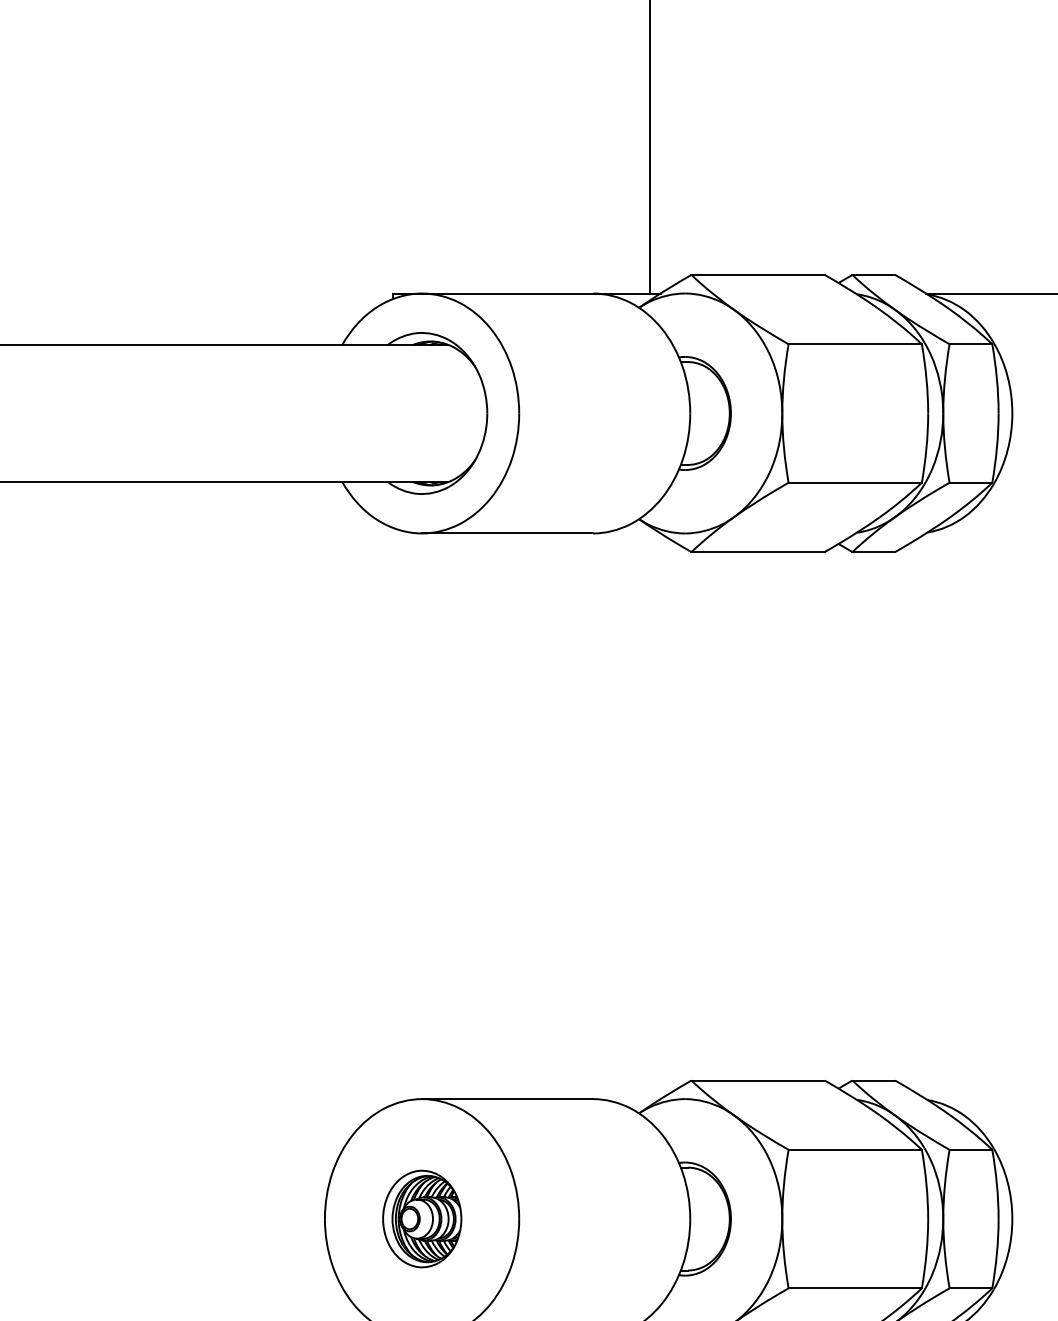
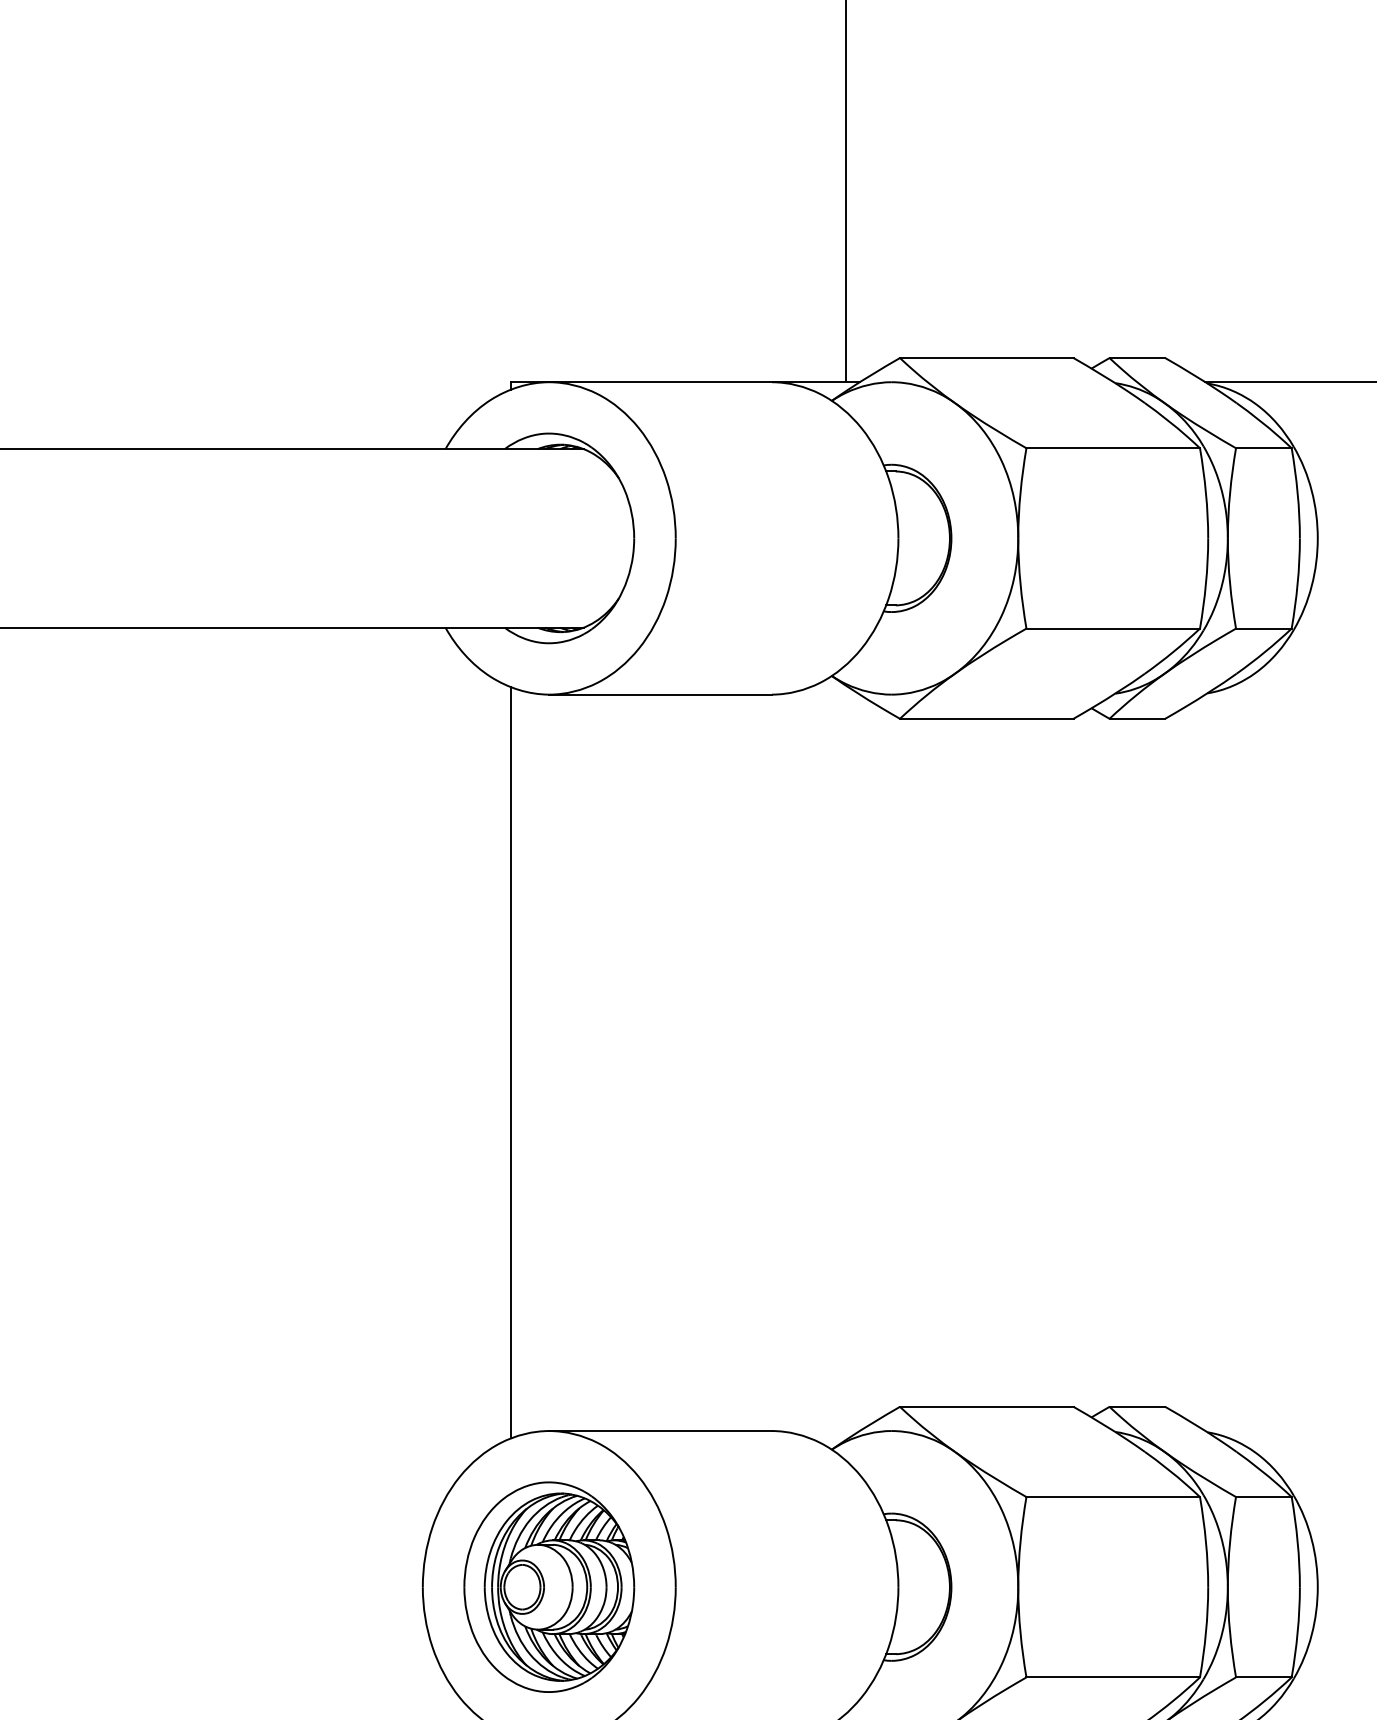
line: (392, 815) -> (510, 1061), added
part: (422, 1218) -> (549, 1586), size x1.67

